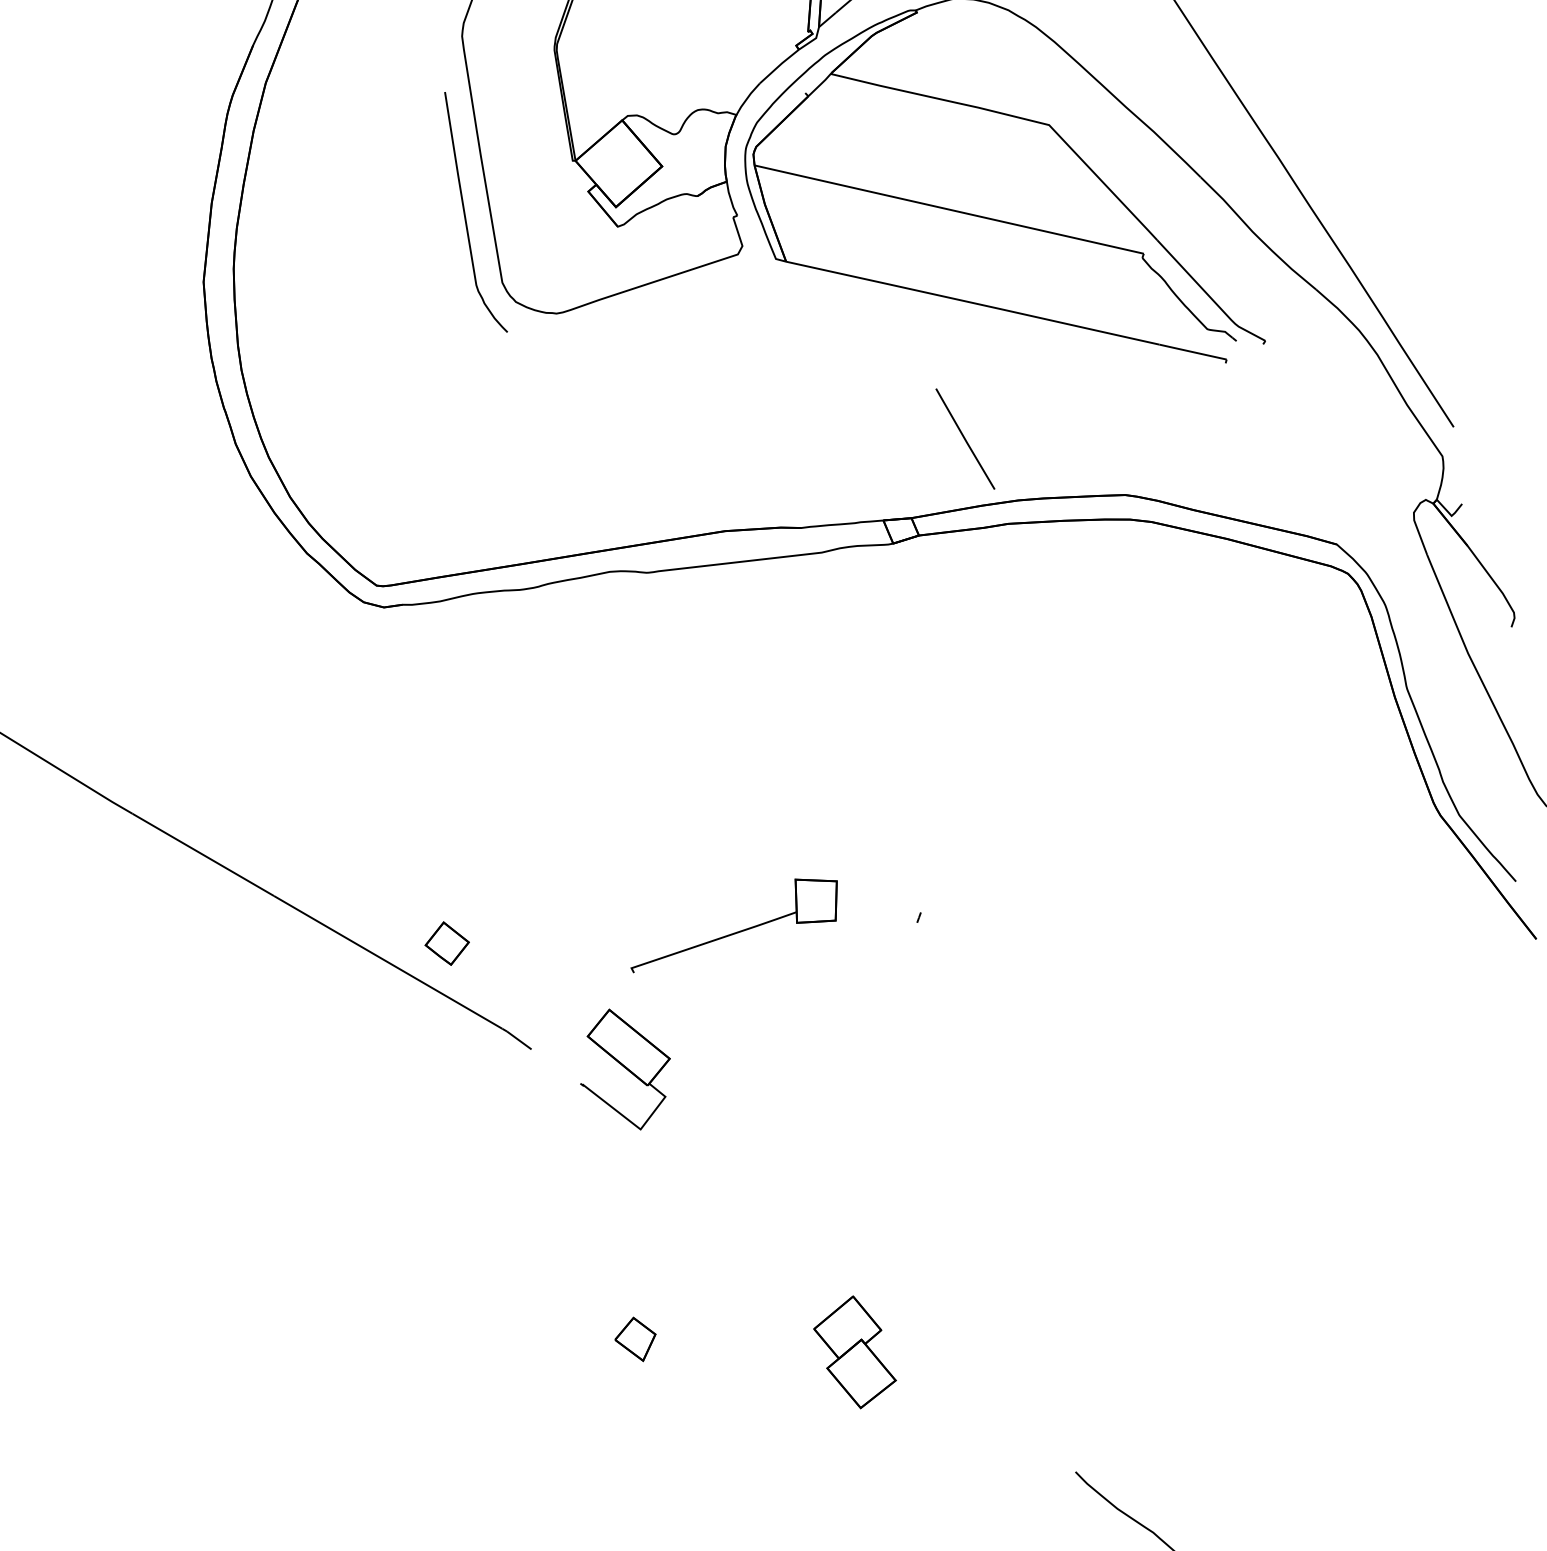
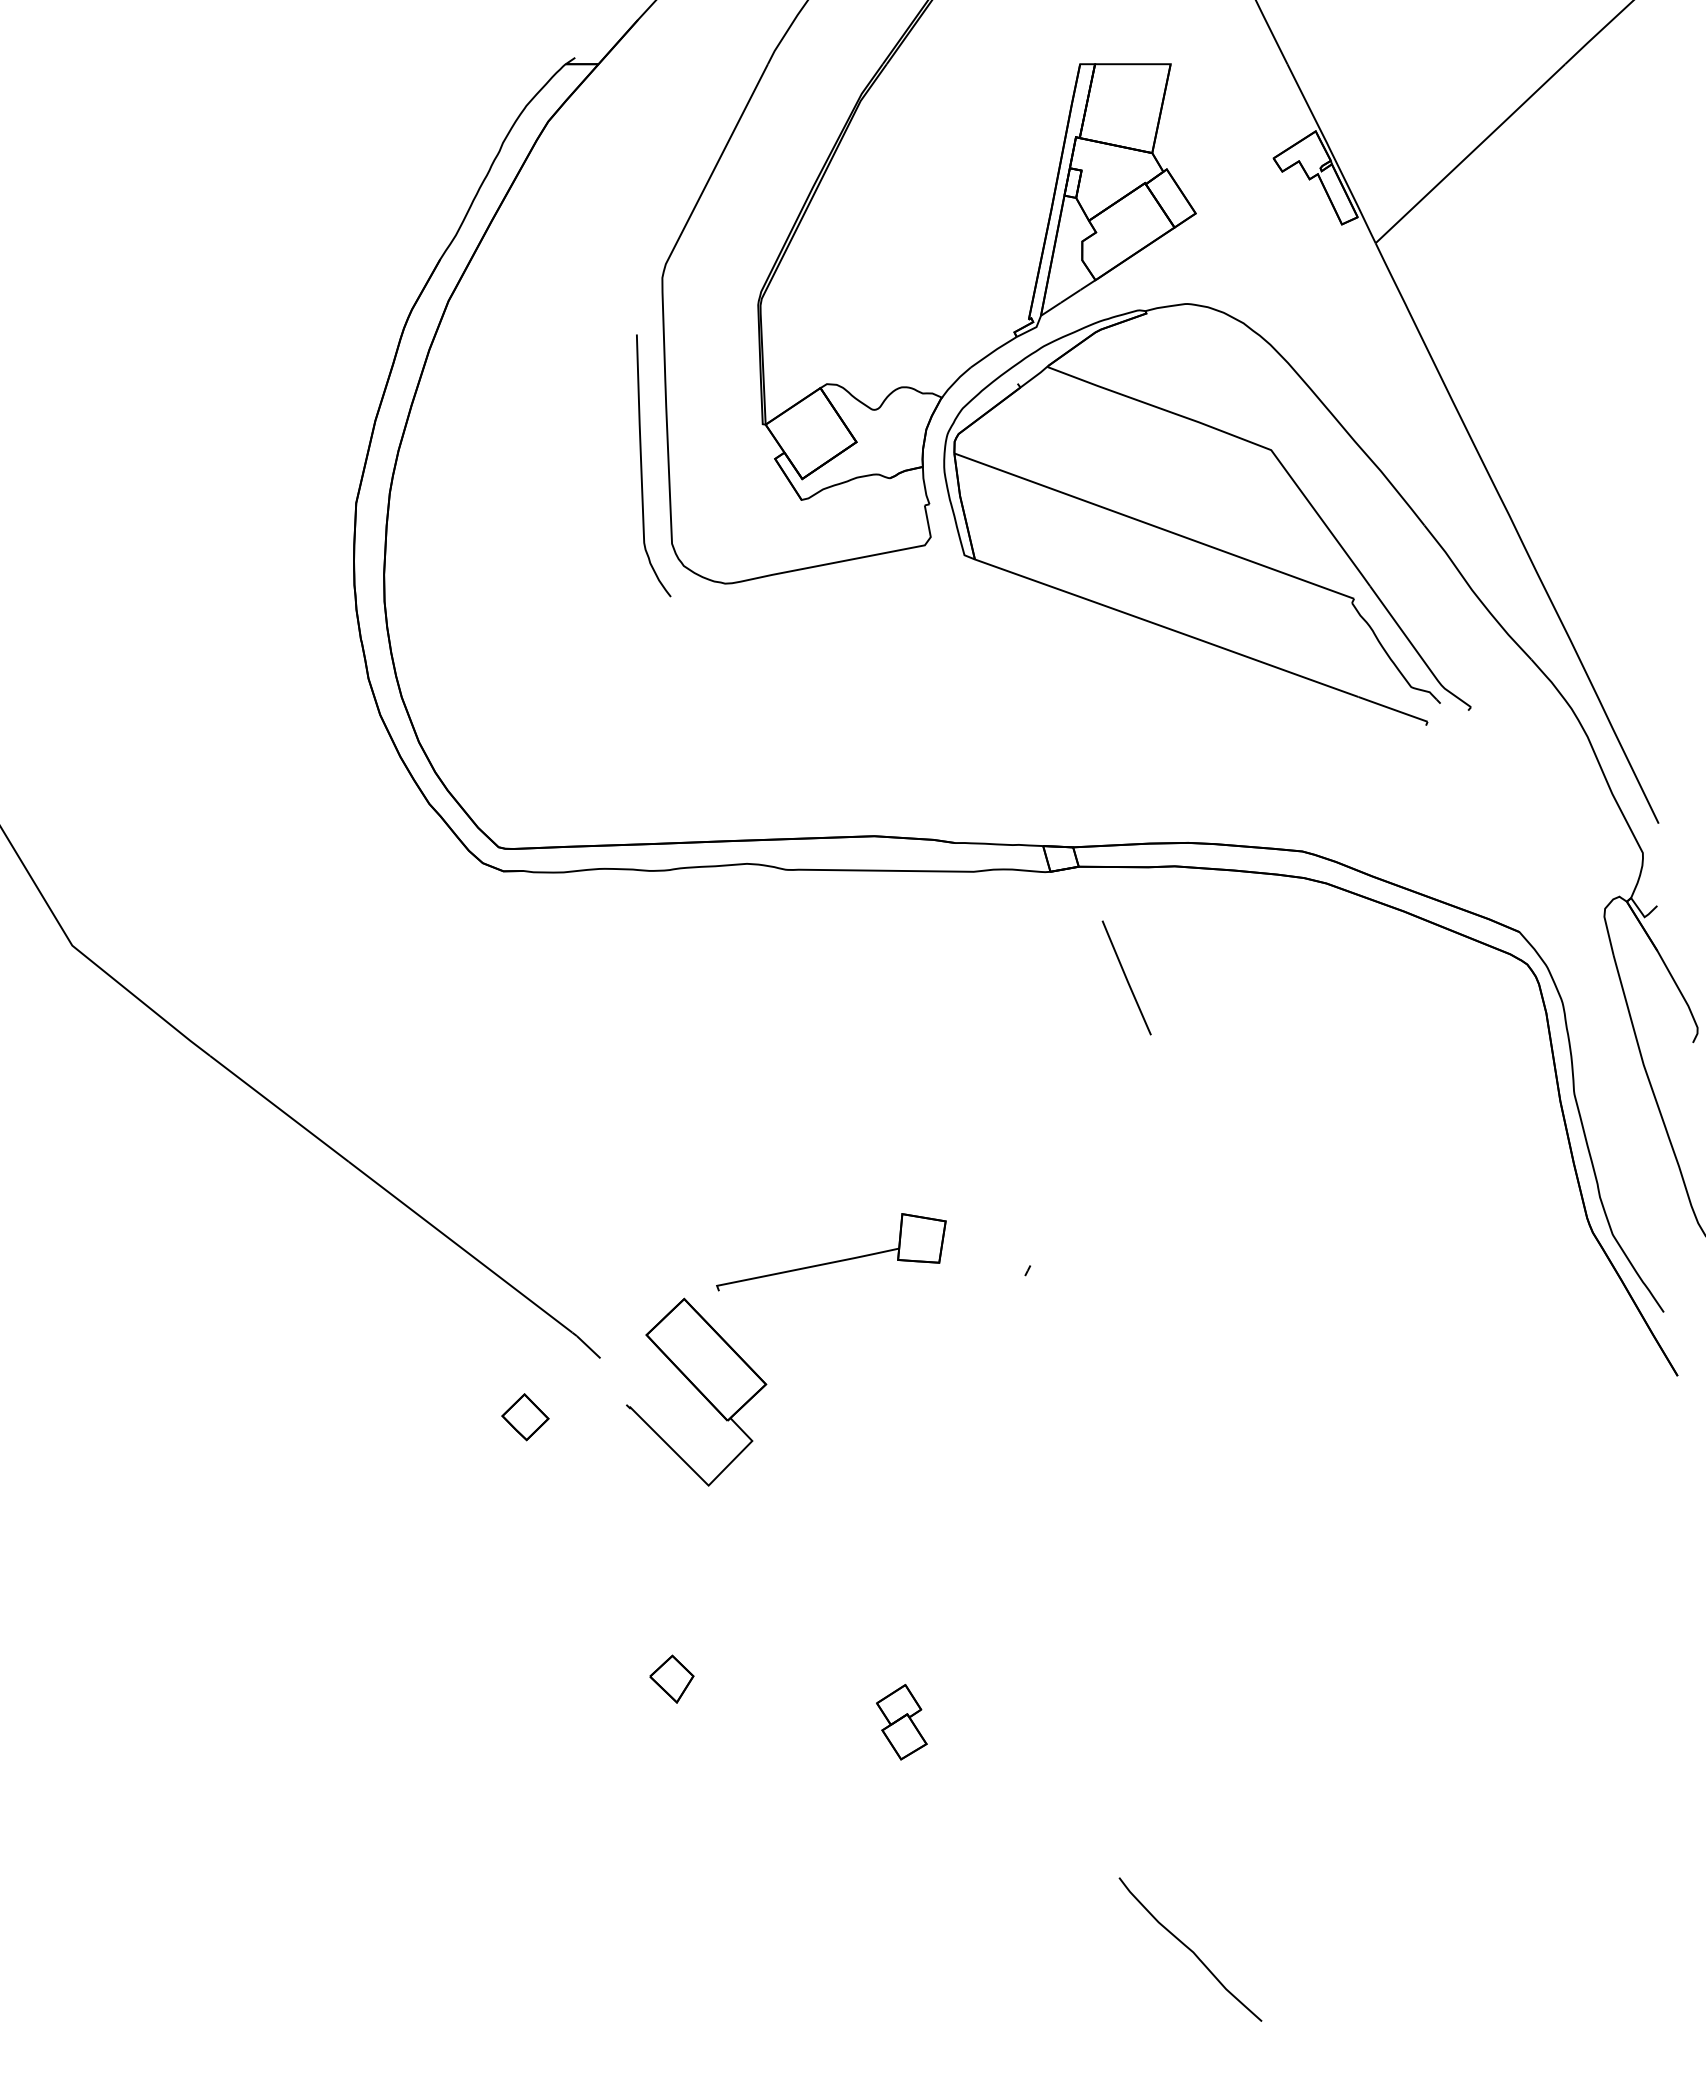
line: (965, 438) -> (1126, 977), moved
part: (447, 943) -> (525, 1417), moved
part: (624, 1069) -> (696, 1391), size x1.43
part: (854, 1353) -> (901, 1722), size x0.62

